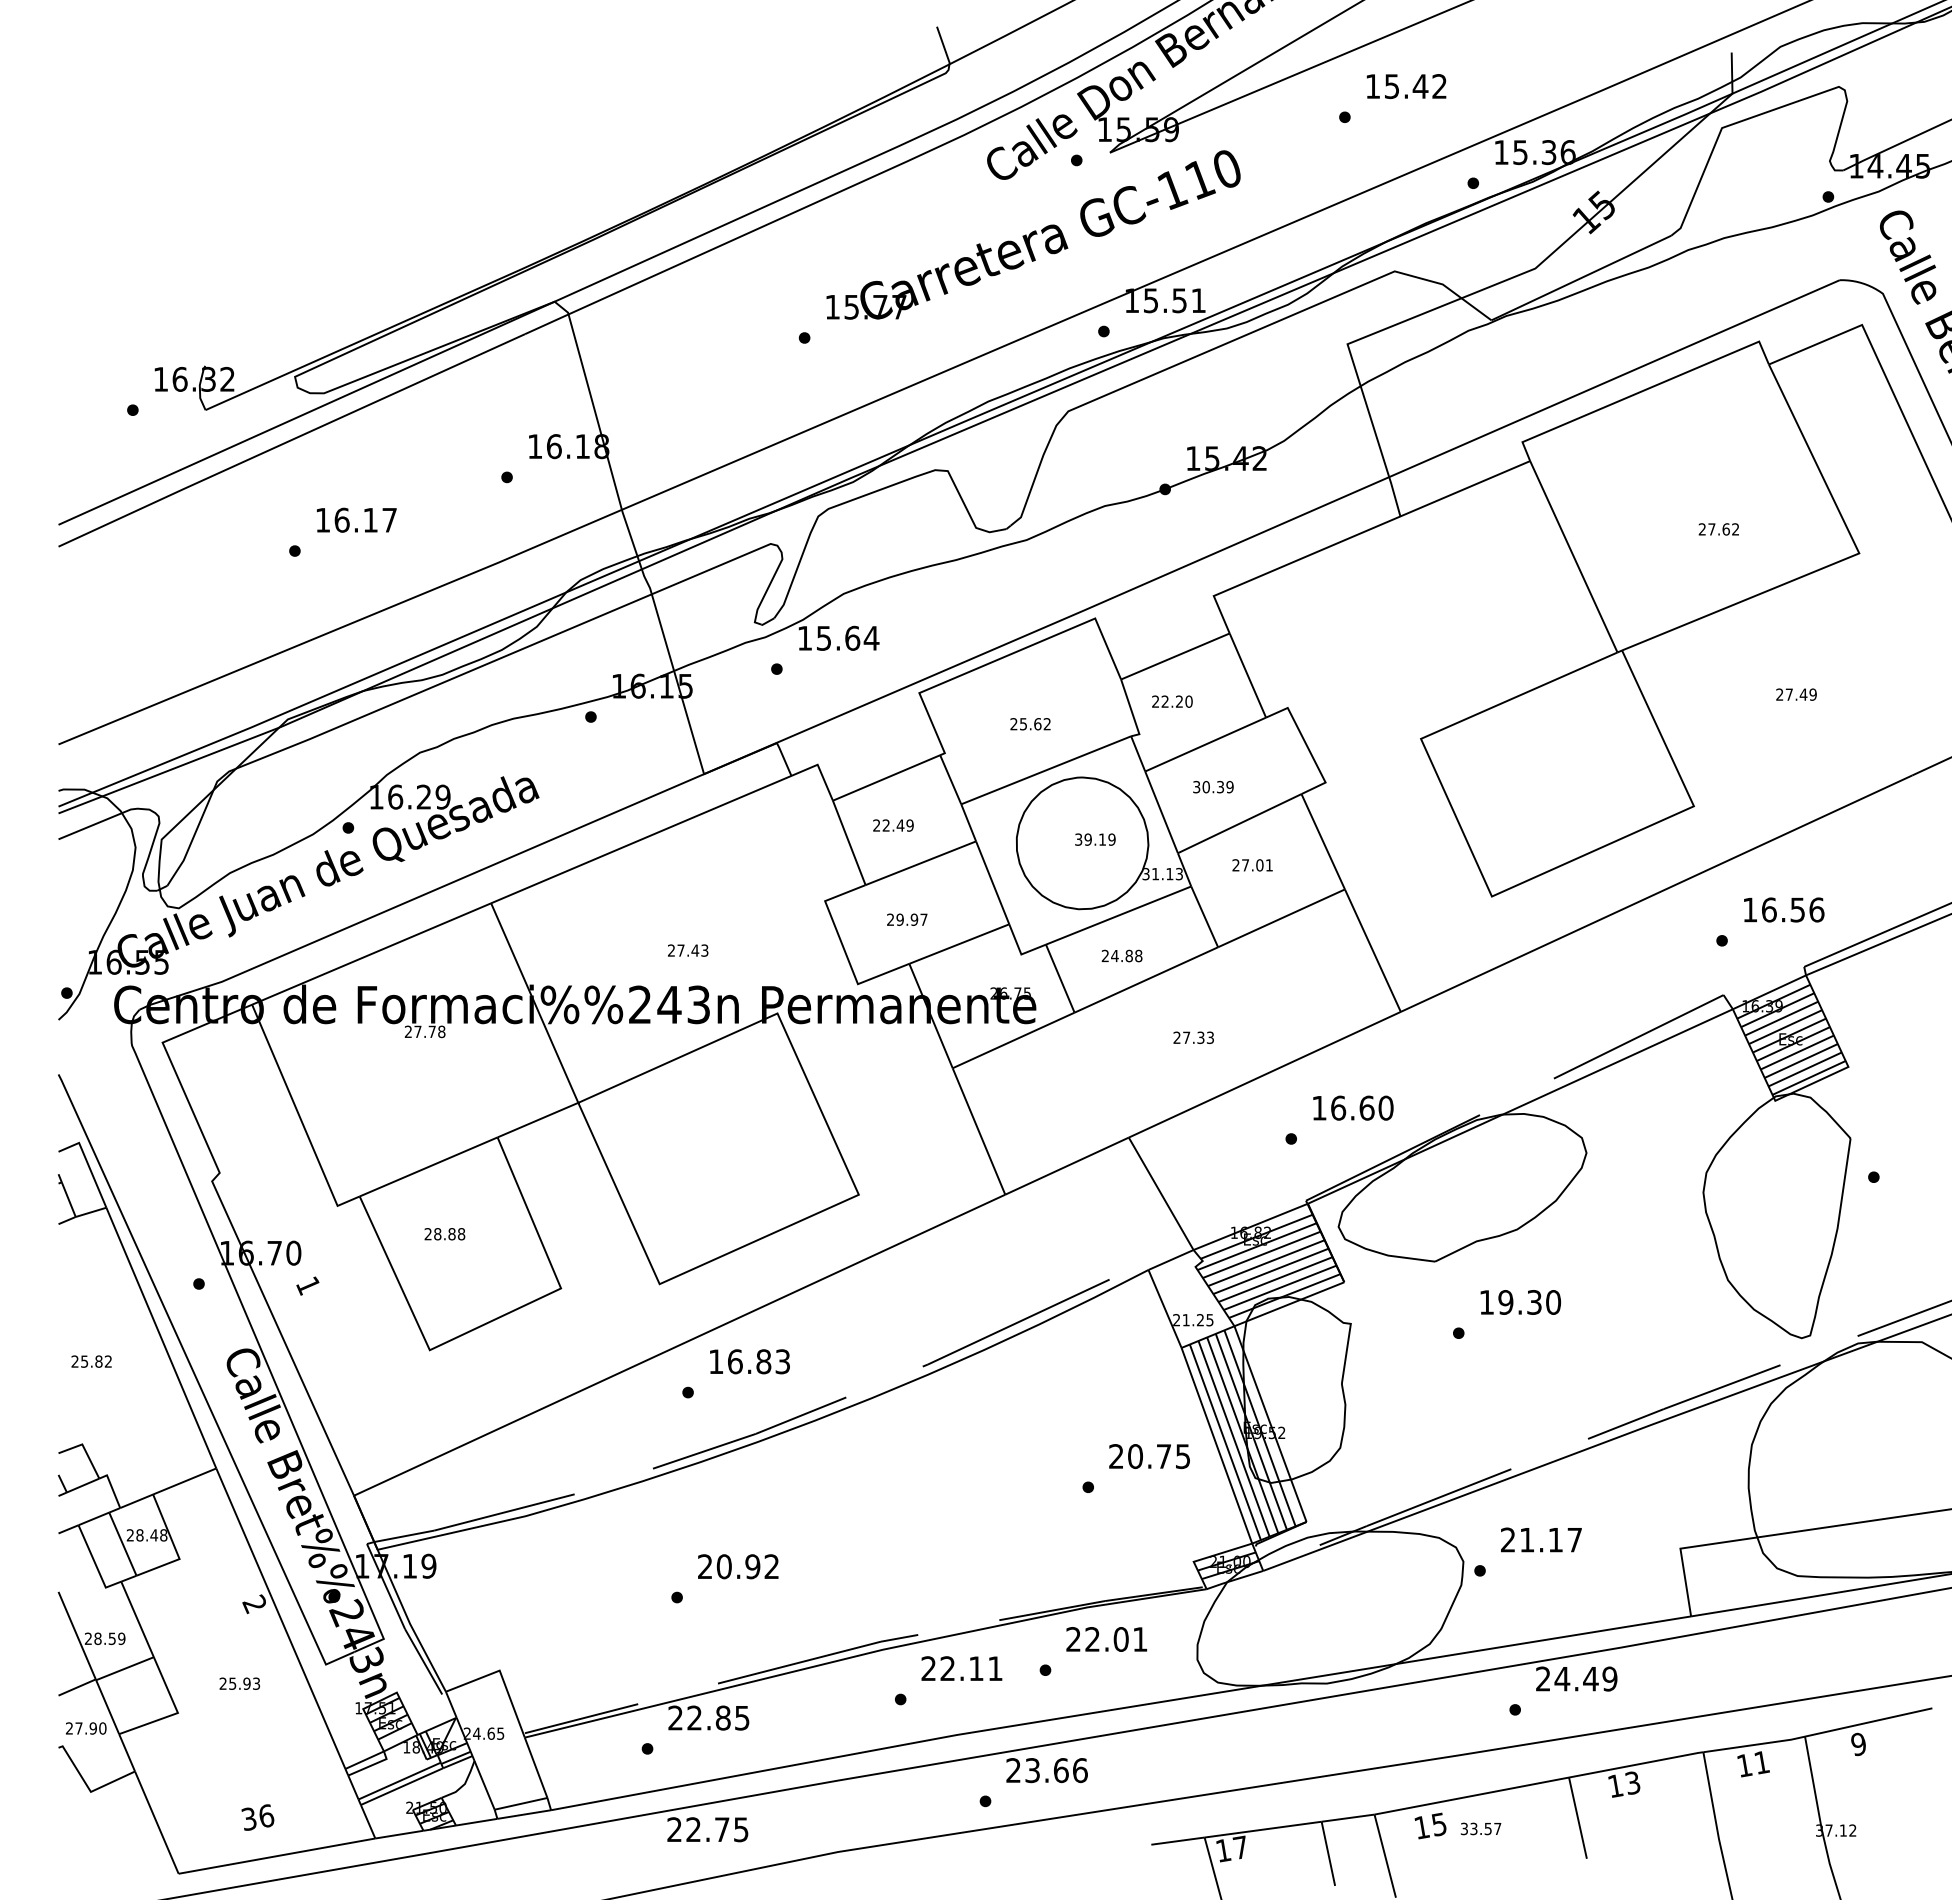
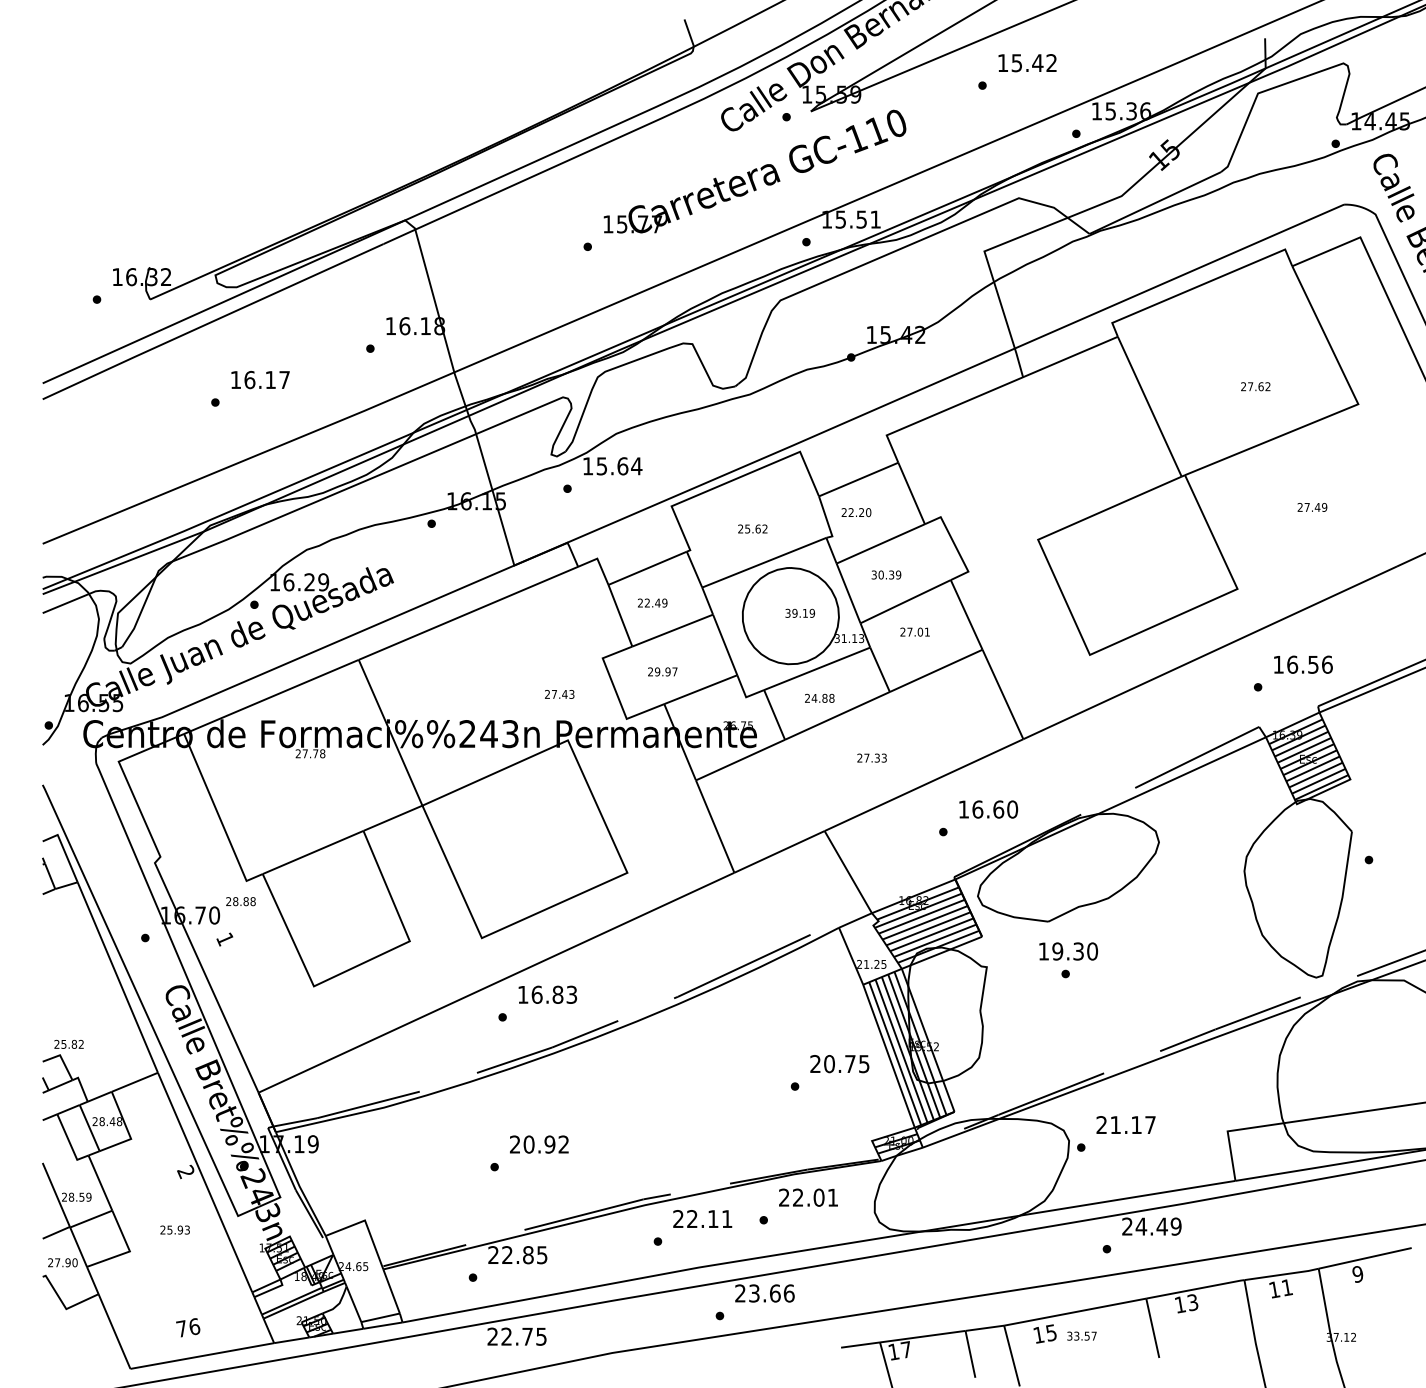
text: (688, 950) -> (559, 694), moved
text: (444, 1234) -> (240, 901), moved
text: (1520, 1302) -> (1068, 951), moved
text: (91, 1361) -> (68, 1044), moved
text: (248, 1818) -> (181, 1328), 36 -> 76

